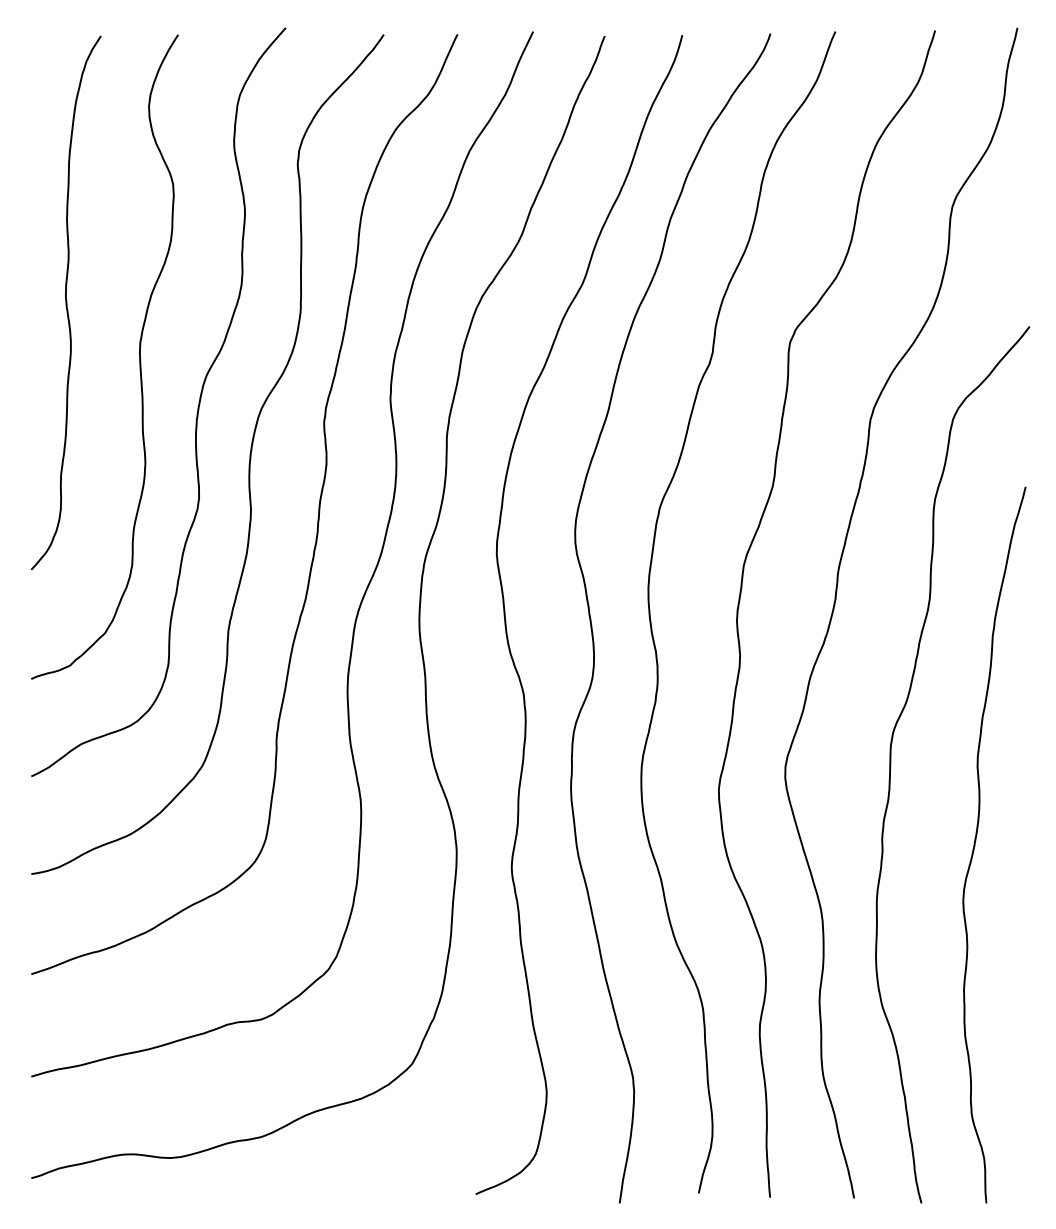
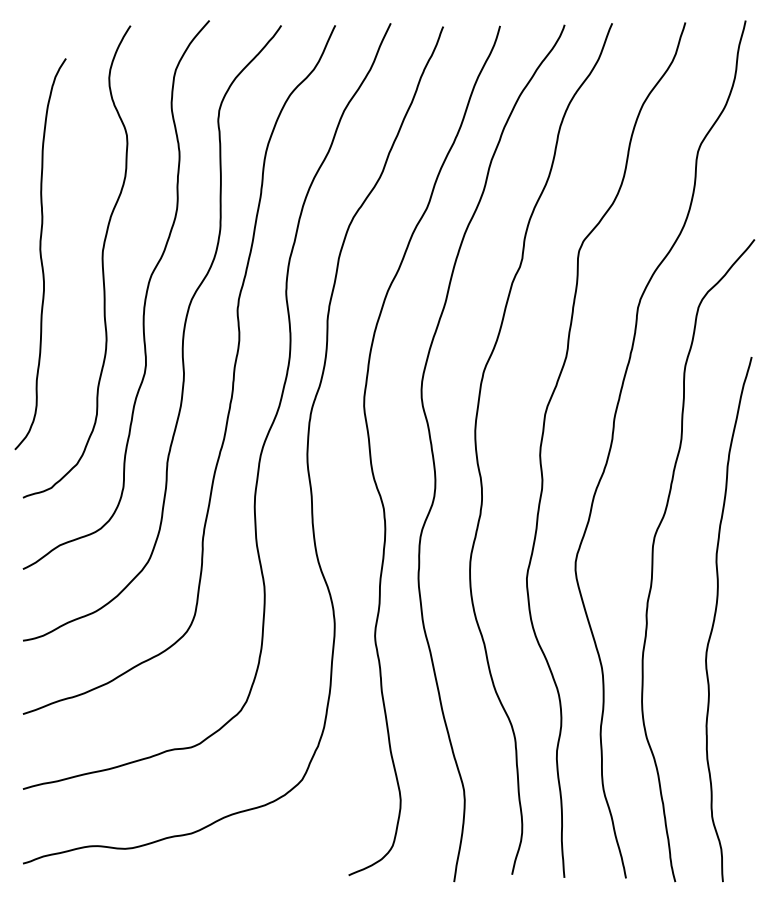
curve: (66, 303) -> (40, 254), moved

